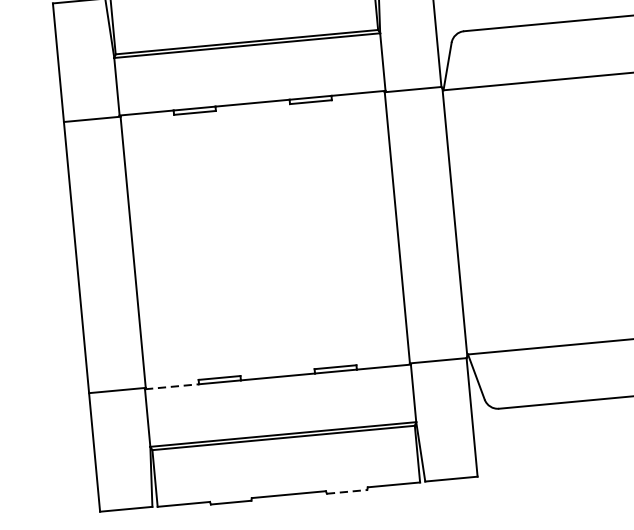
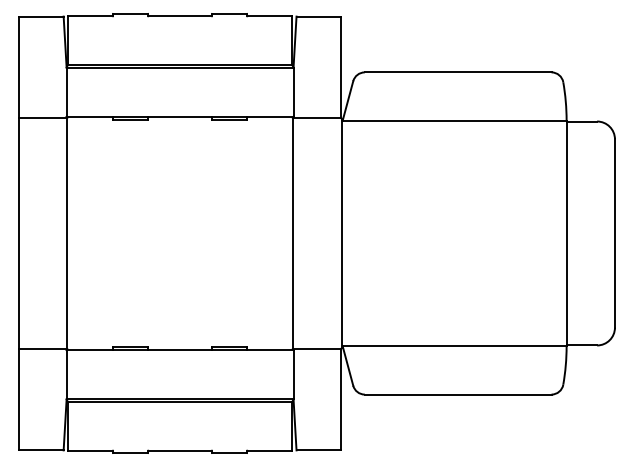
line: (173, 386) -> (90, 350), dashed -> solid
line: (348, 491) -> (230, 452), dashed -> solid

